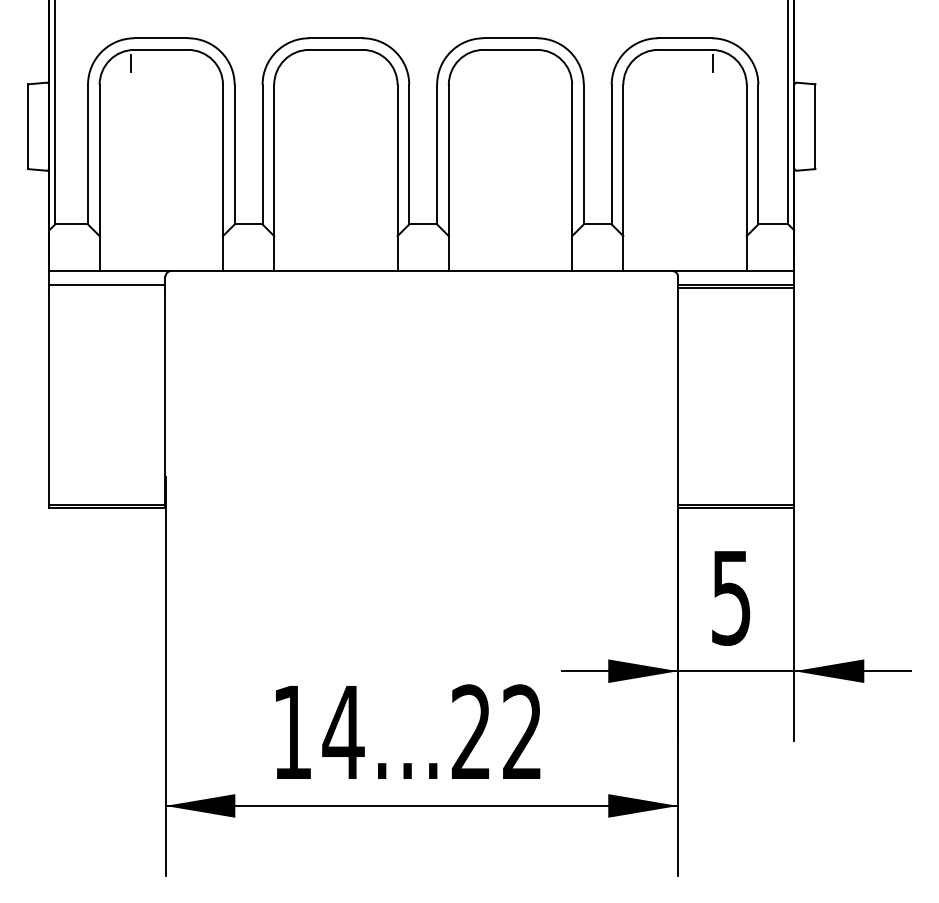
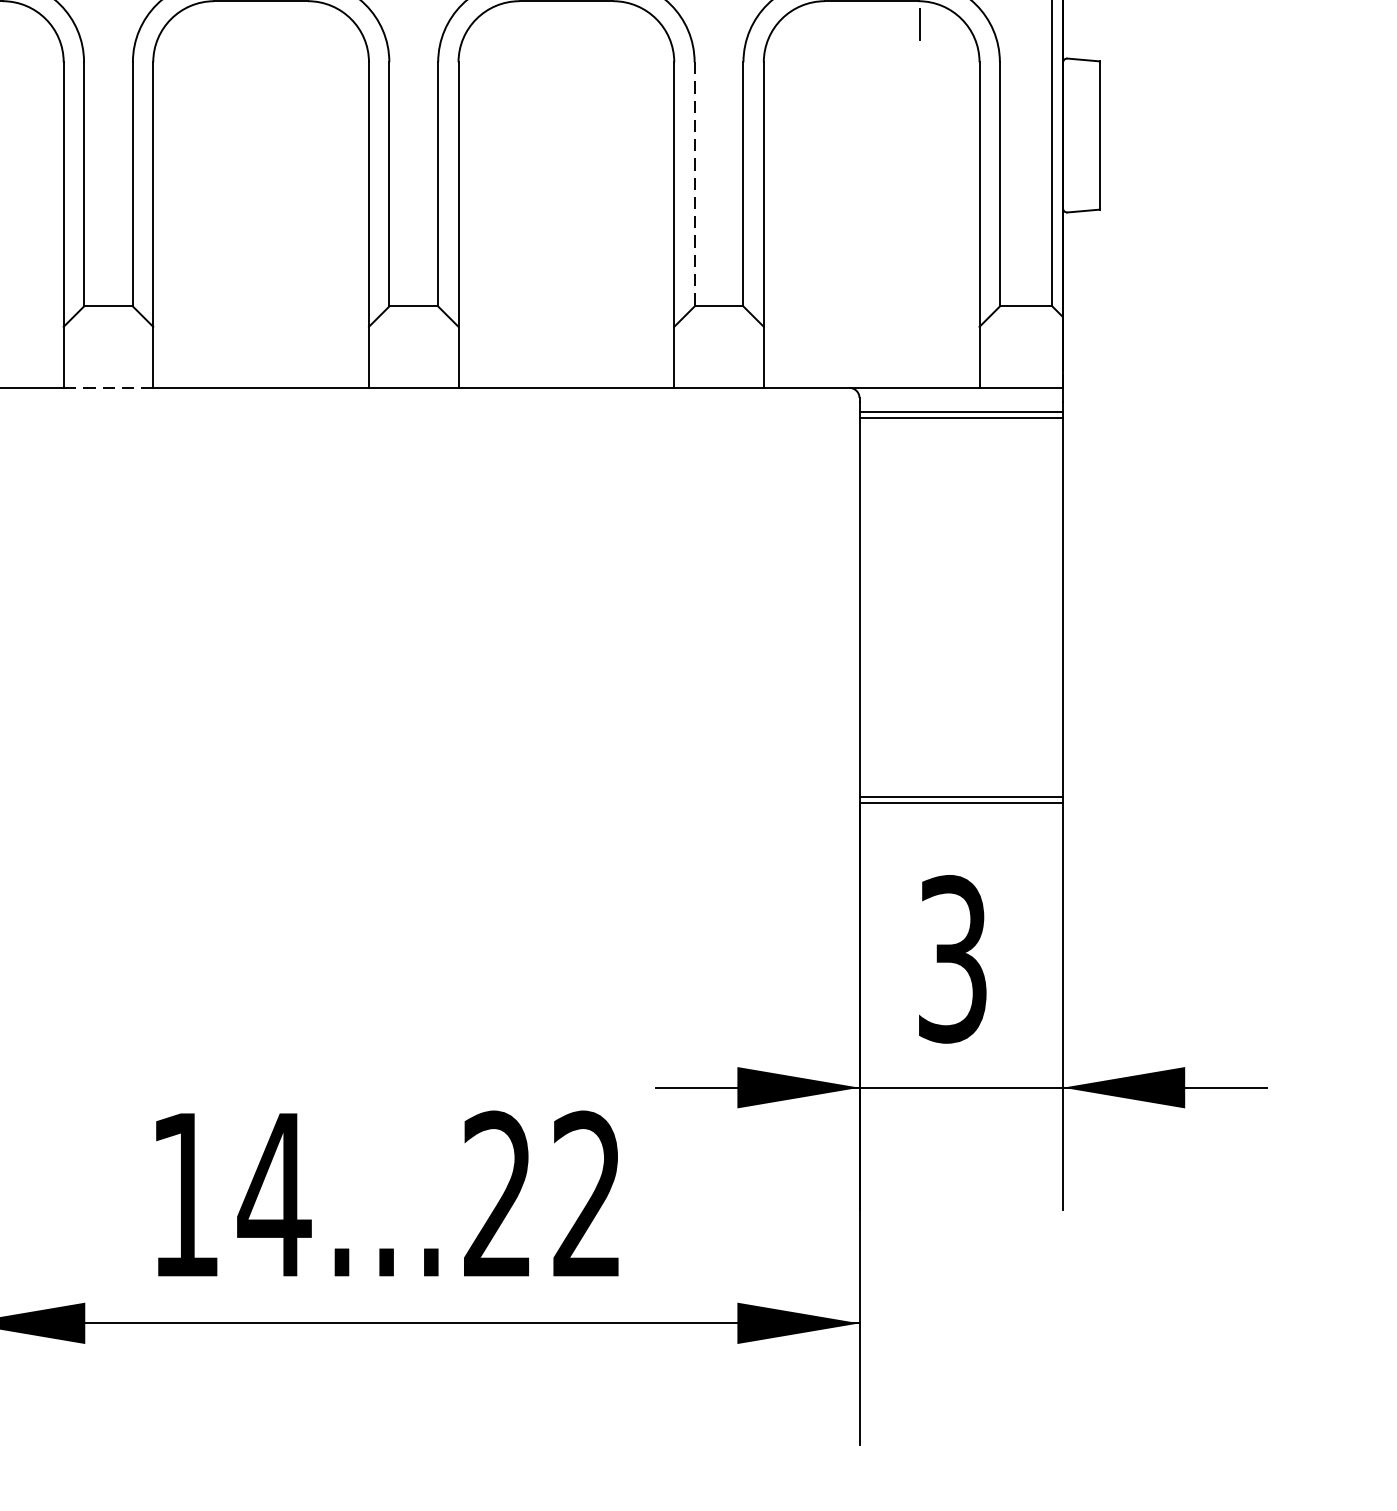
line: (583, 154) -> (694, 184), solid -> dashed
line: (248, 271) -> (108, 388), solid -> dashed
text: (731, 597) -> (952, 958), 5 -> 3

